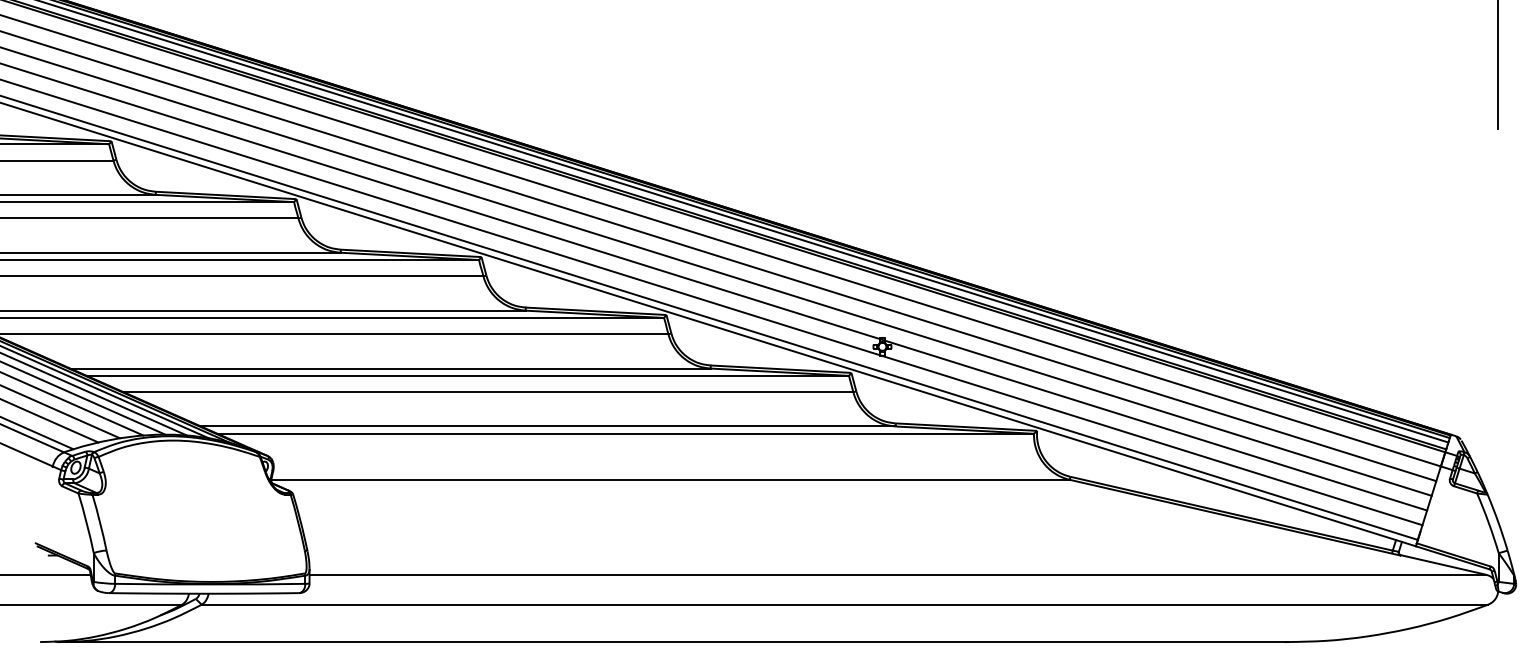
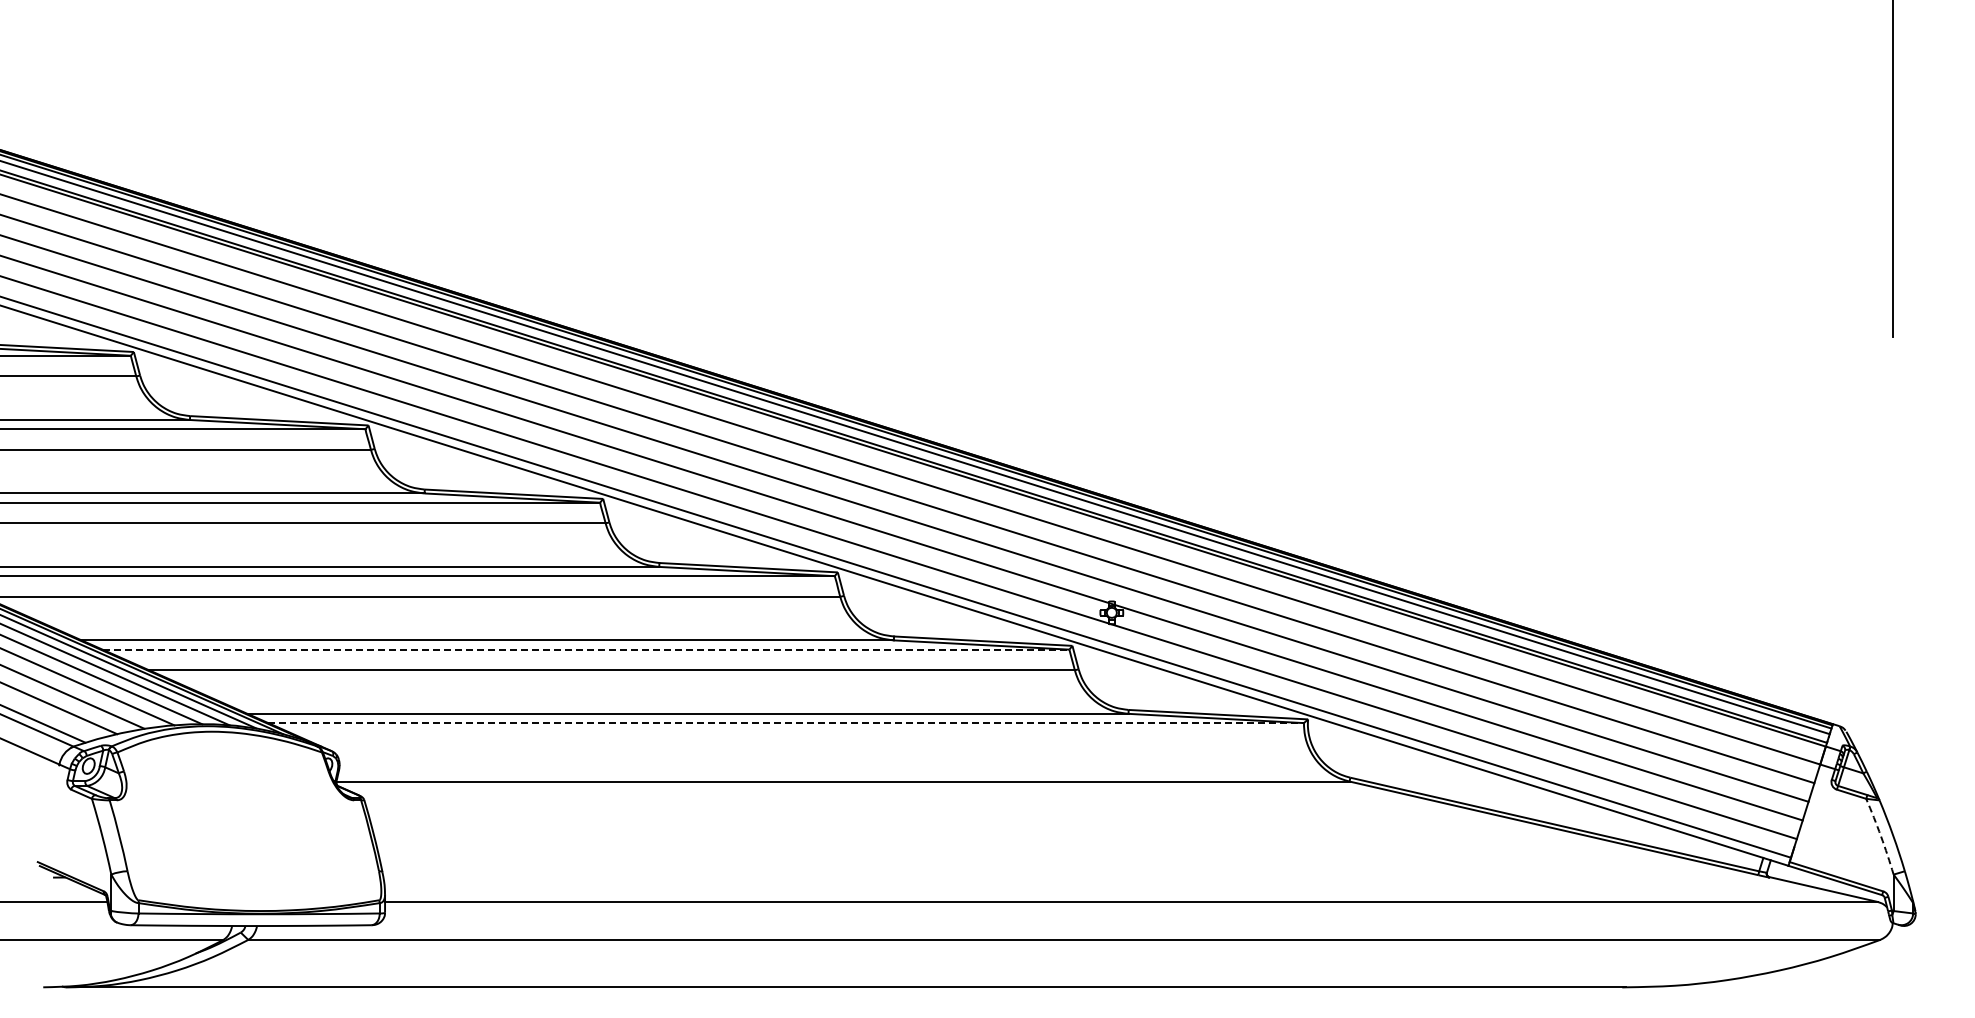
line: (468, 375) -> (586, 649), solid -> dashed
line: (626, 434) -> (786, 723), solid -> dashed
arc: (1489, 523) -> (1881, 836), solid -> dashed

